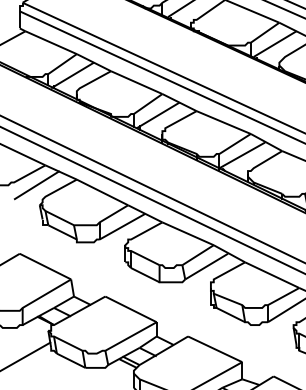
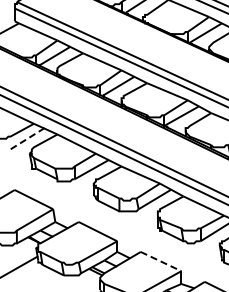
line: (36, 186) -> (27, 139), solid -> dashed
line: (215, 349) -> (161, 261), solid -> dashed

